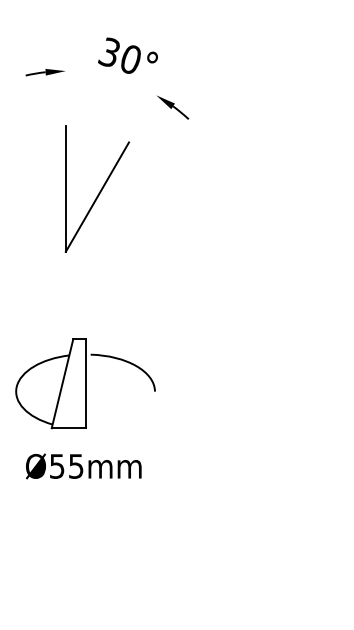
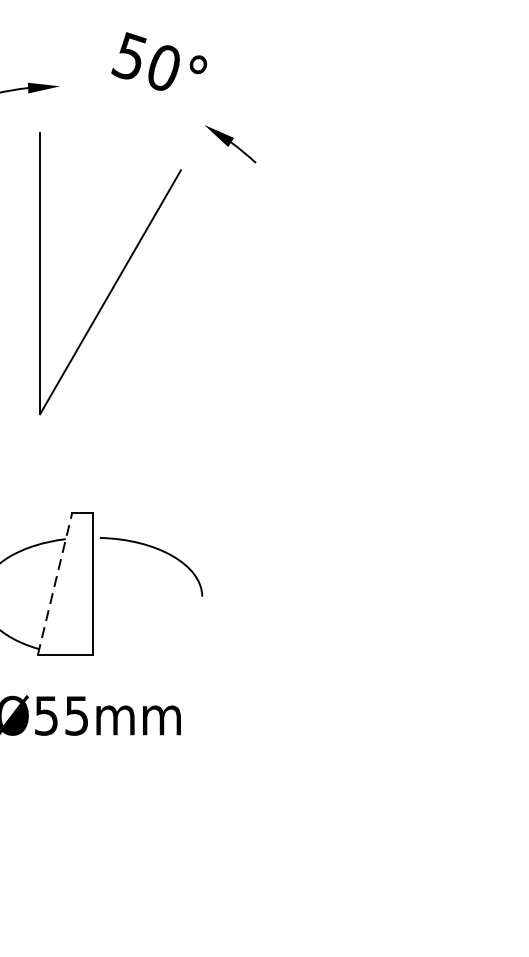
text: (108, 51) -> (128, 55), 30° -> 50°
part: (97, 188) -> (110, 273), size x1.4
line: (62, 383) -> (54, 583), solid -> dashed

